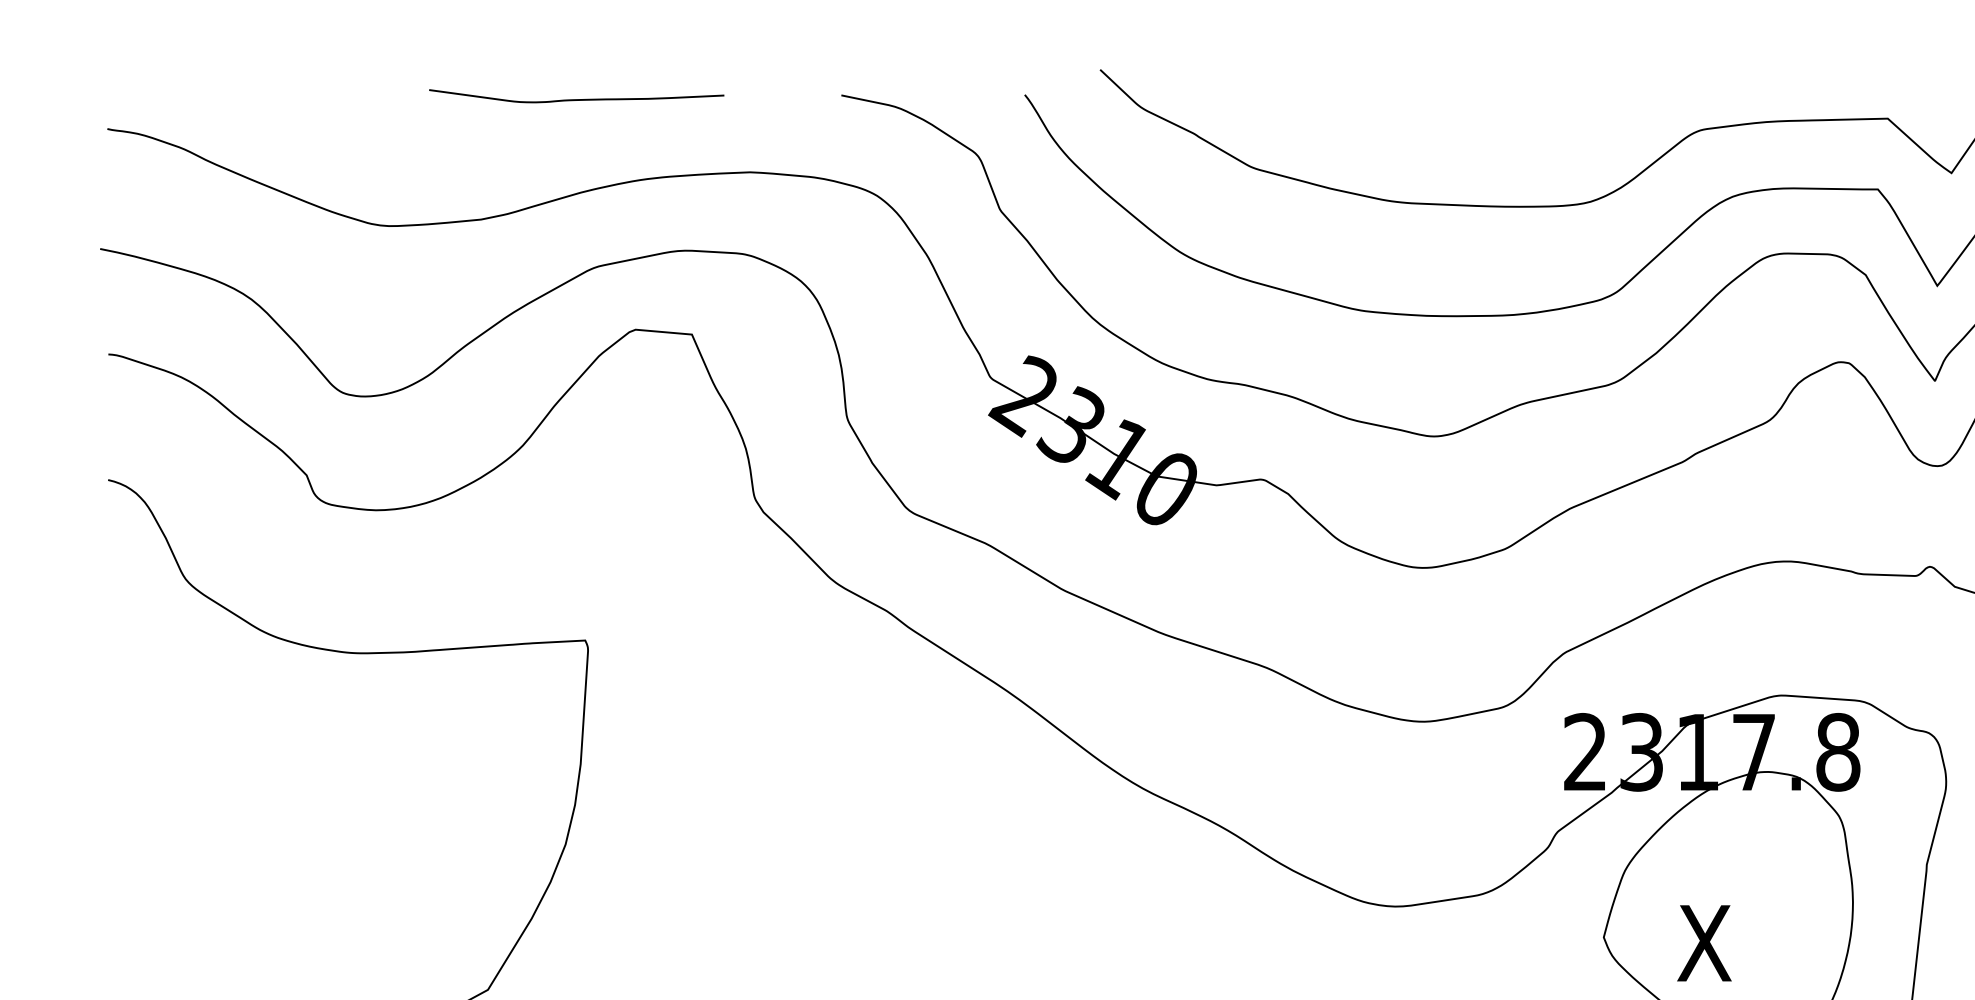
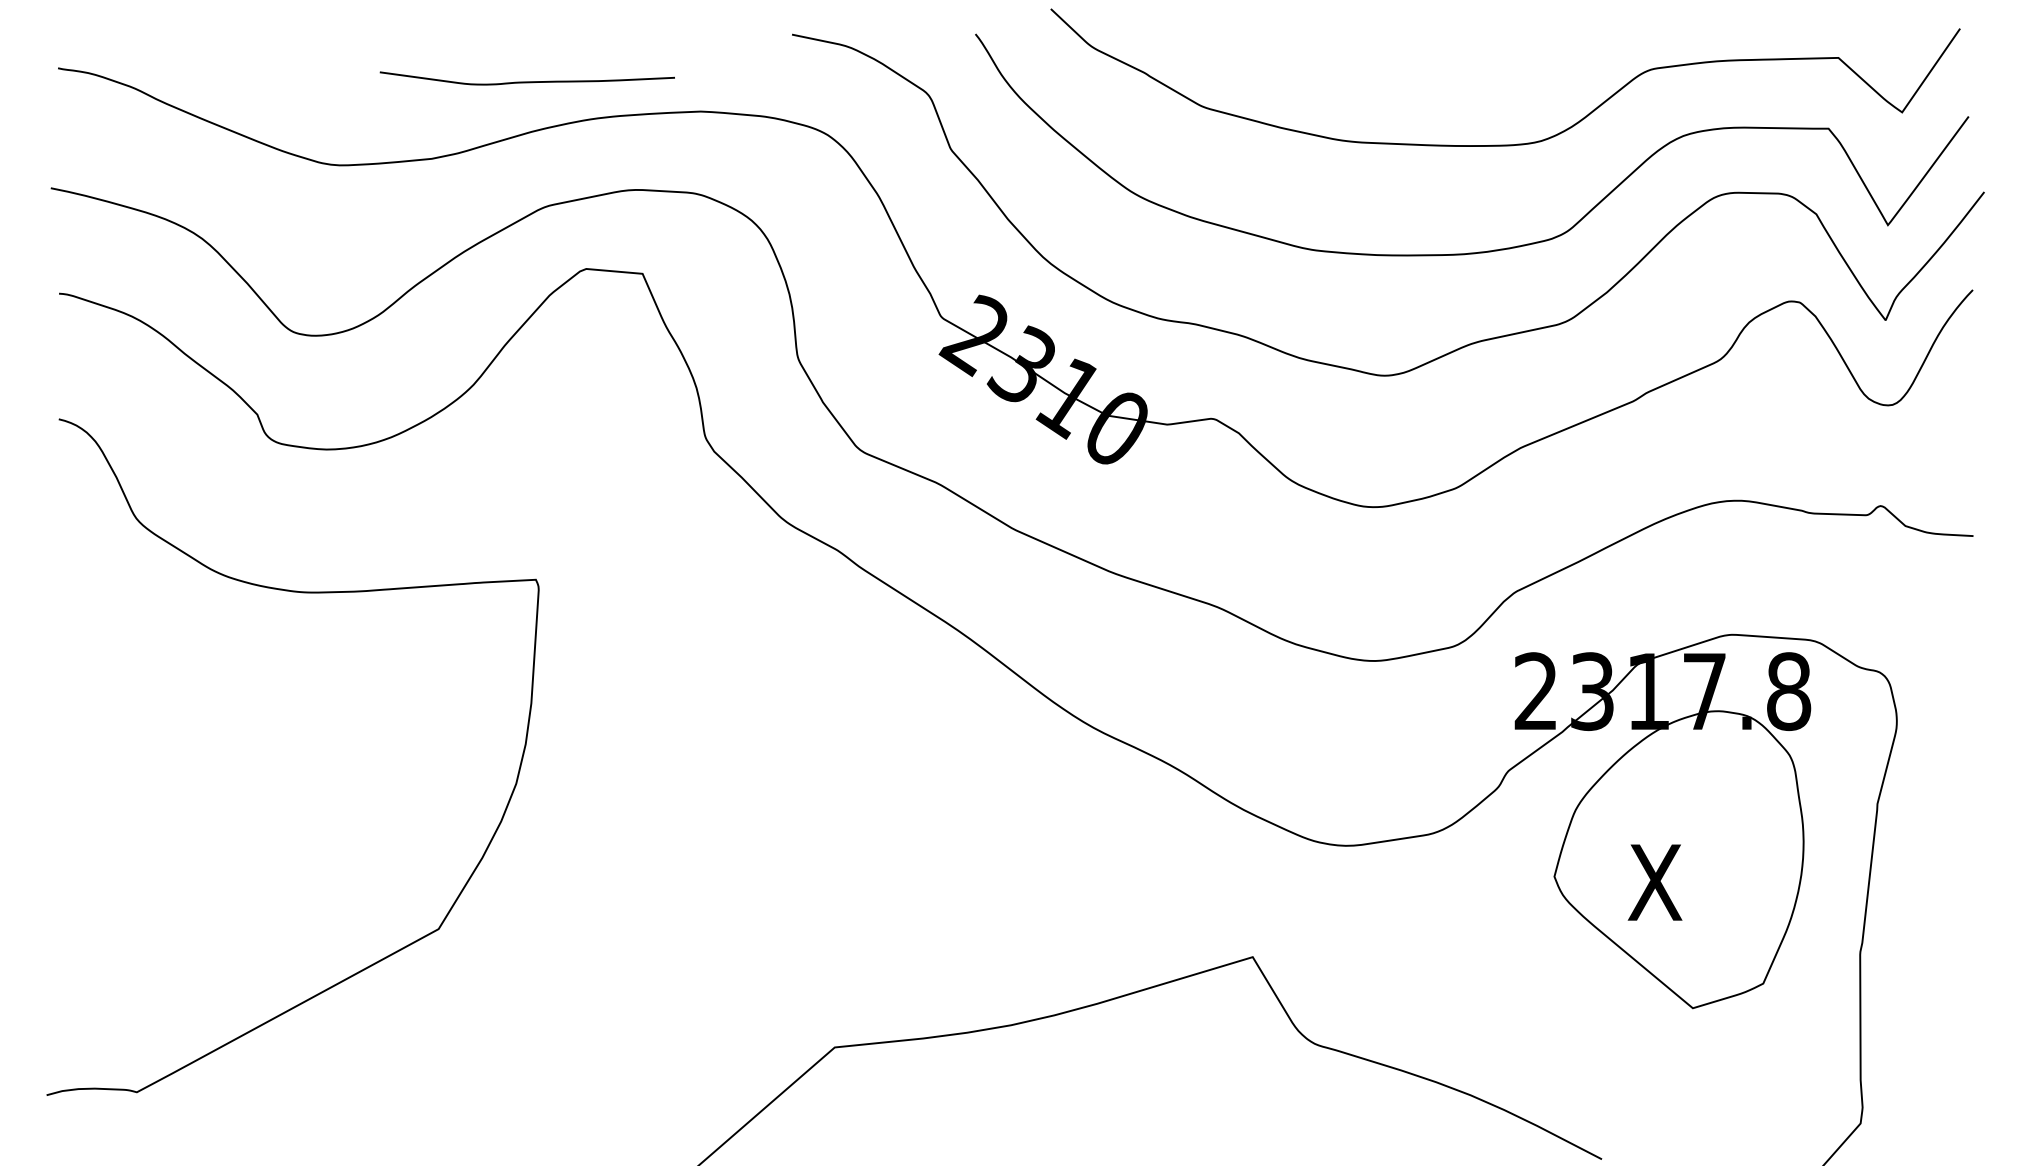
curve: (575, 99) -> (526, 81), moved

